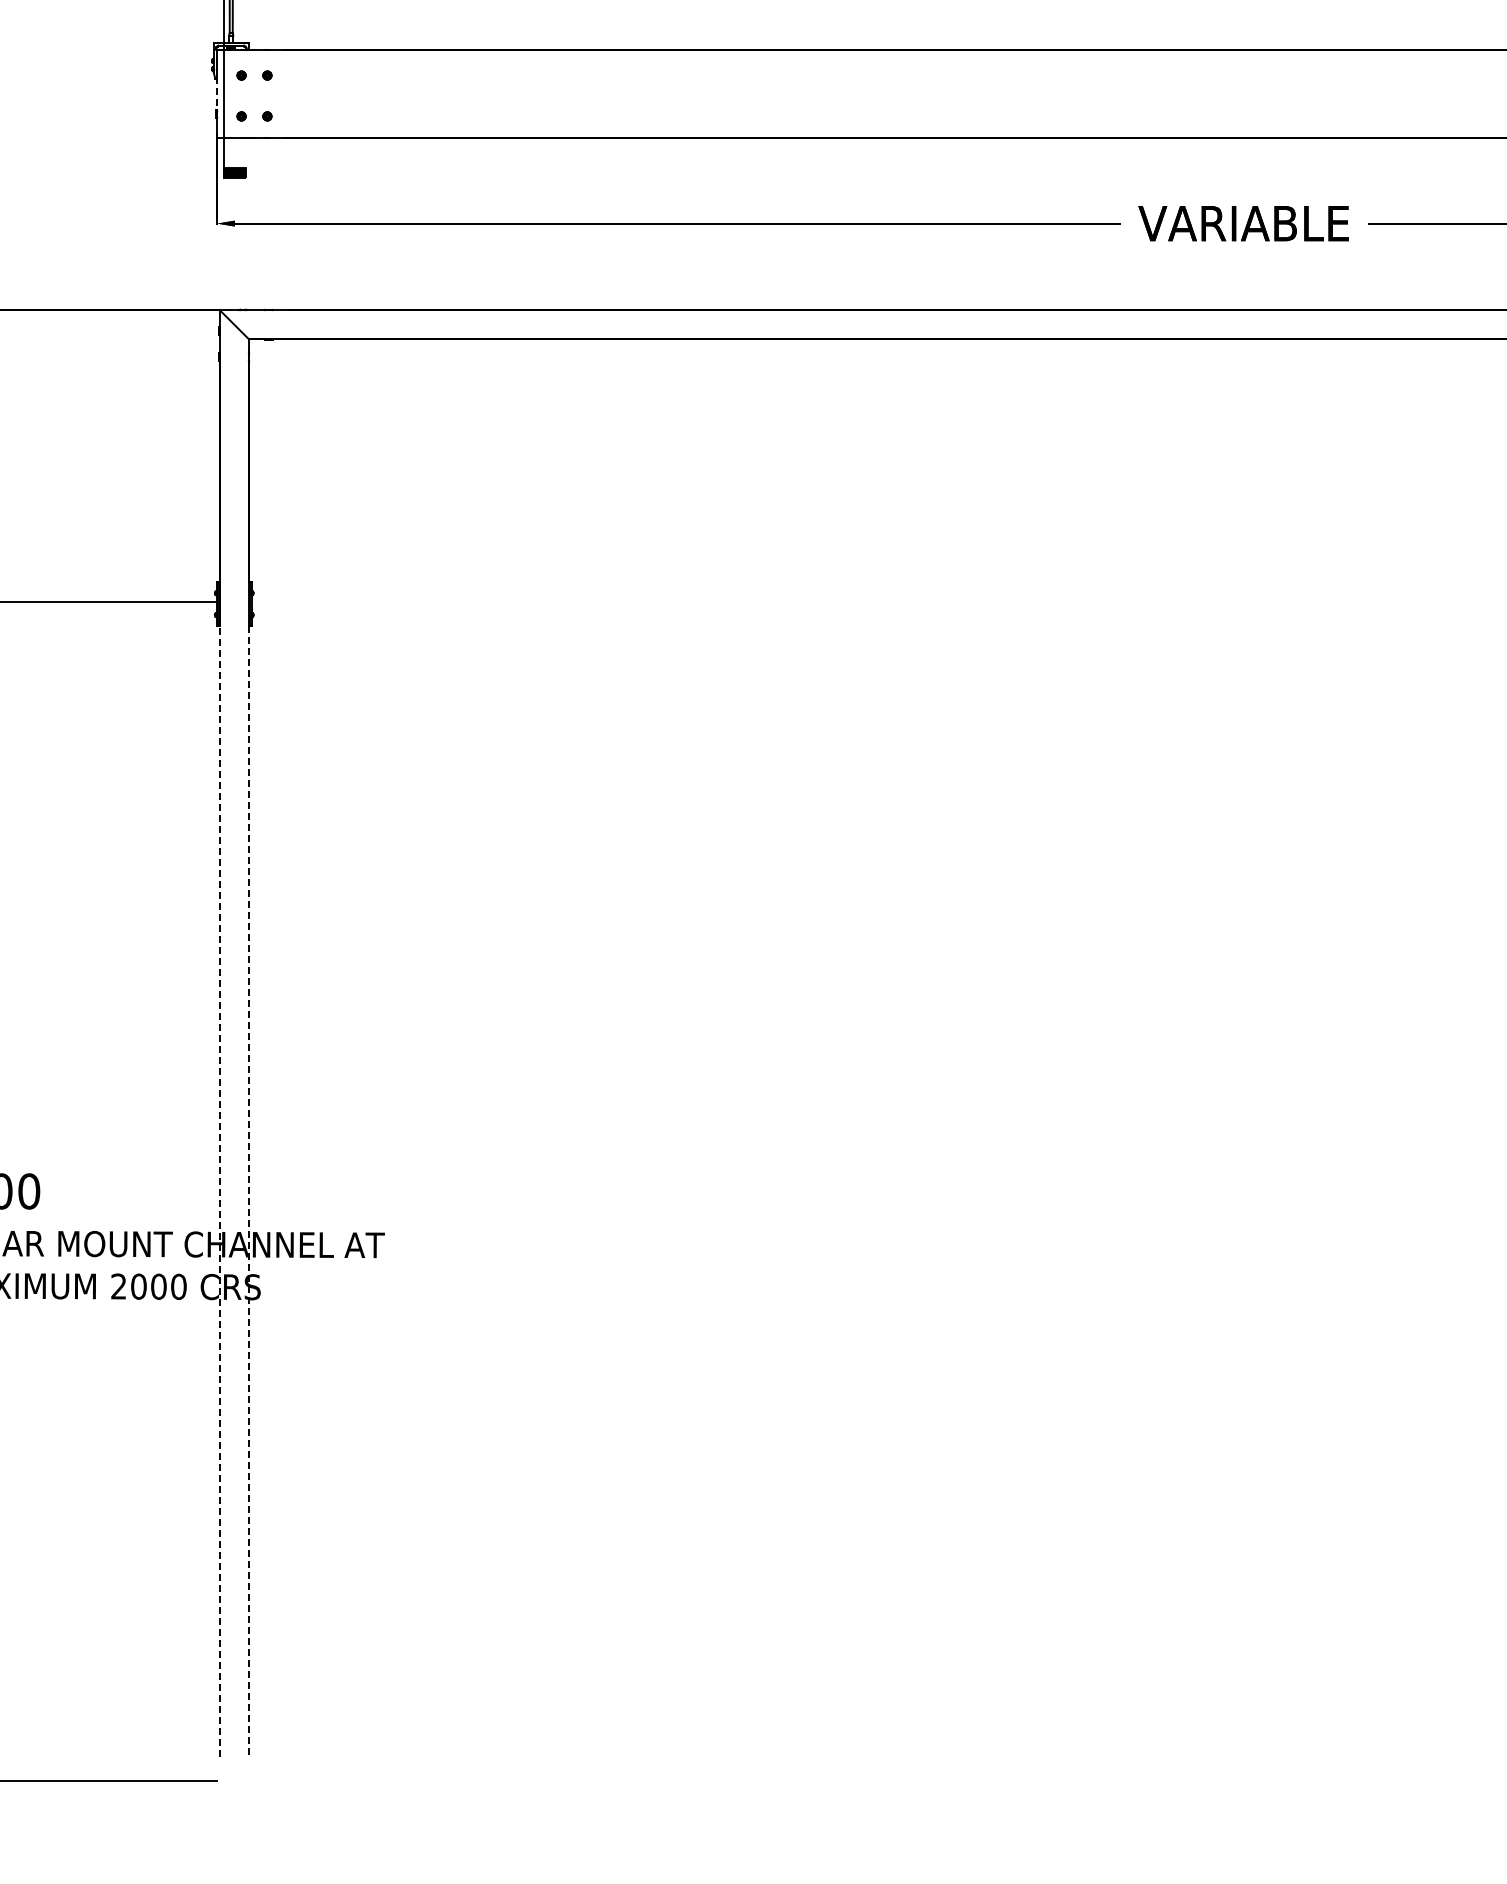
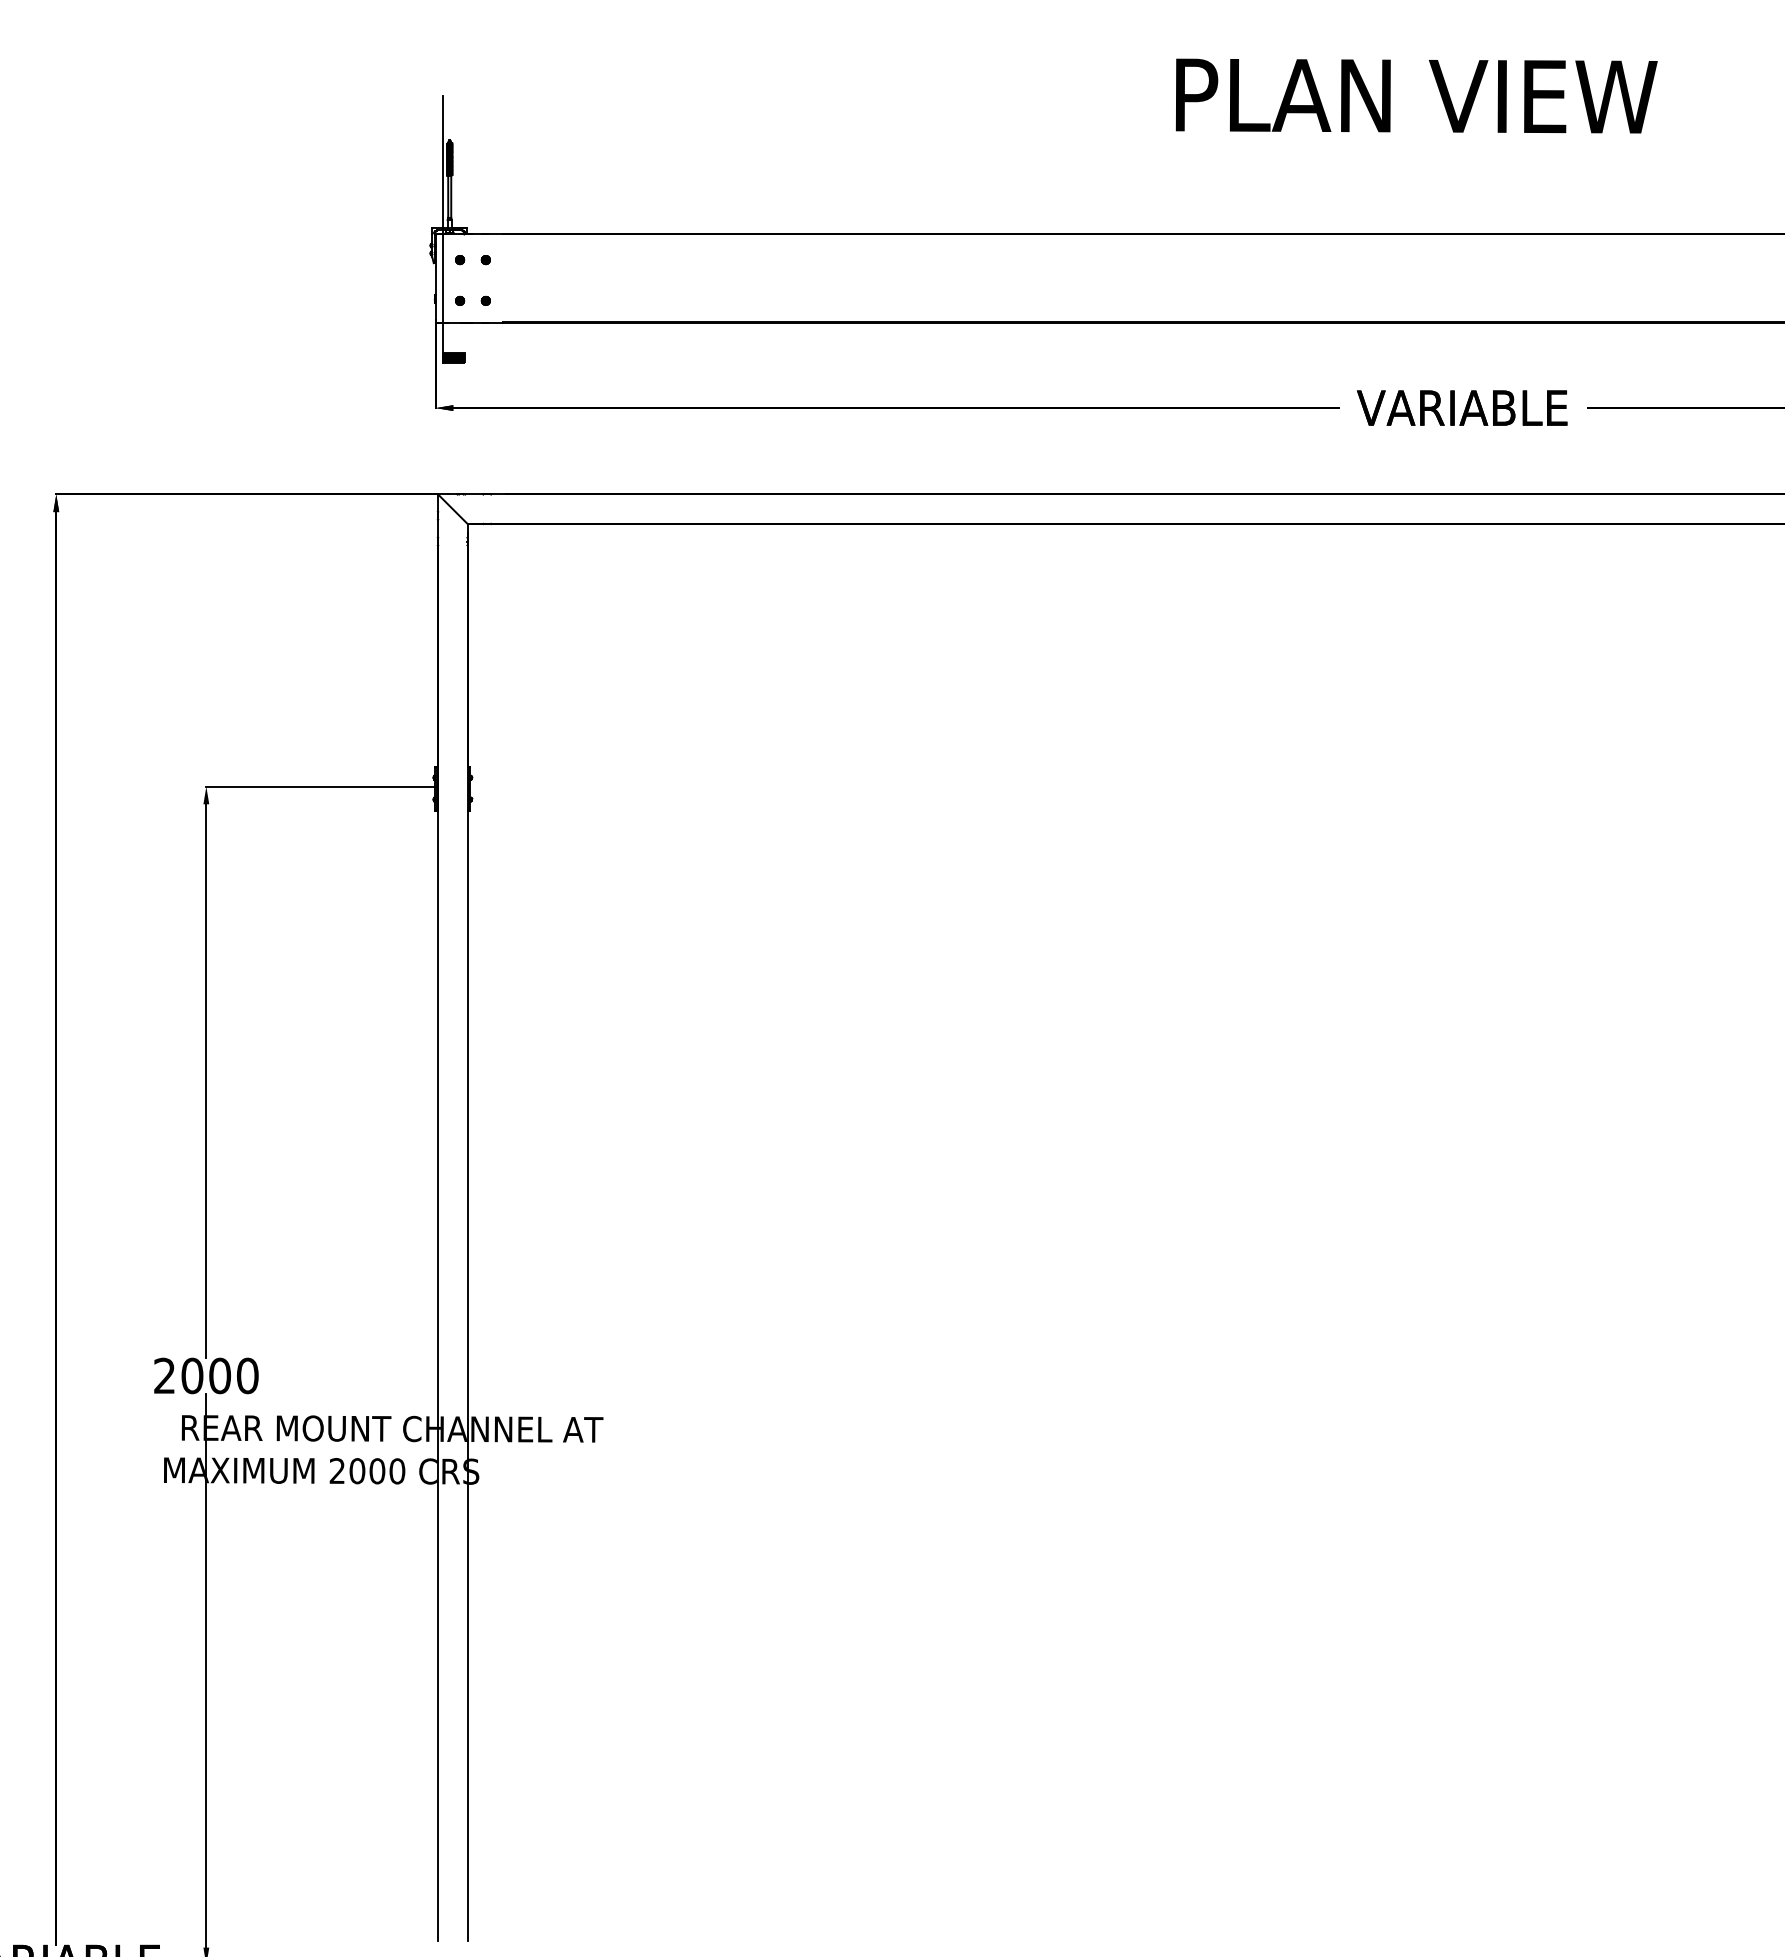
line: (217, 94) -> (435, 278), dashed -> solid
line: (220, 1191) -> (438, 1375), dashed -> solid
line: (249, 1192) -> (467, 1376), dashed -> solid

